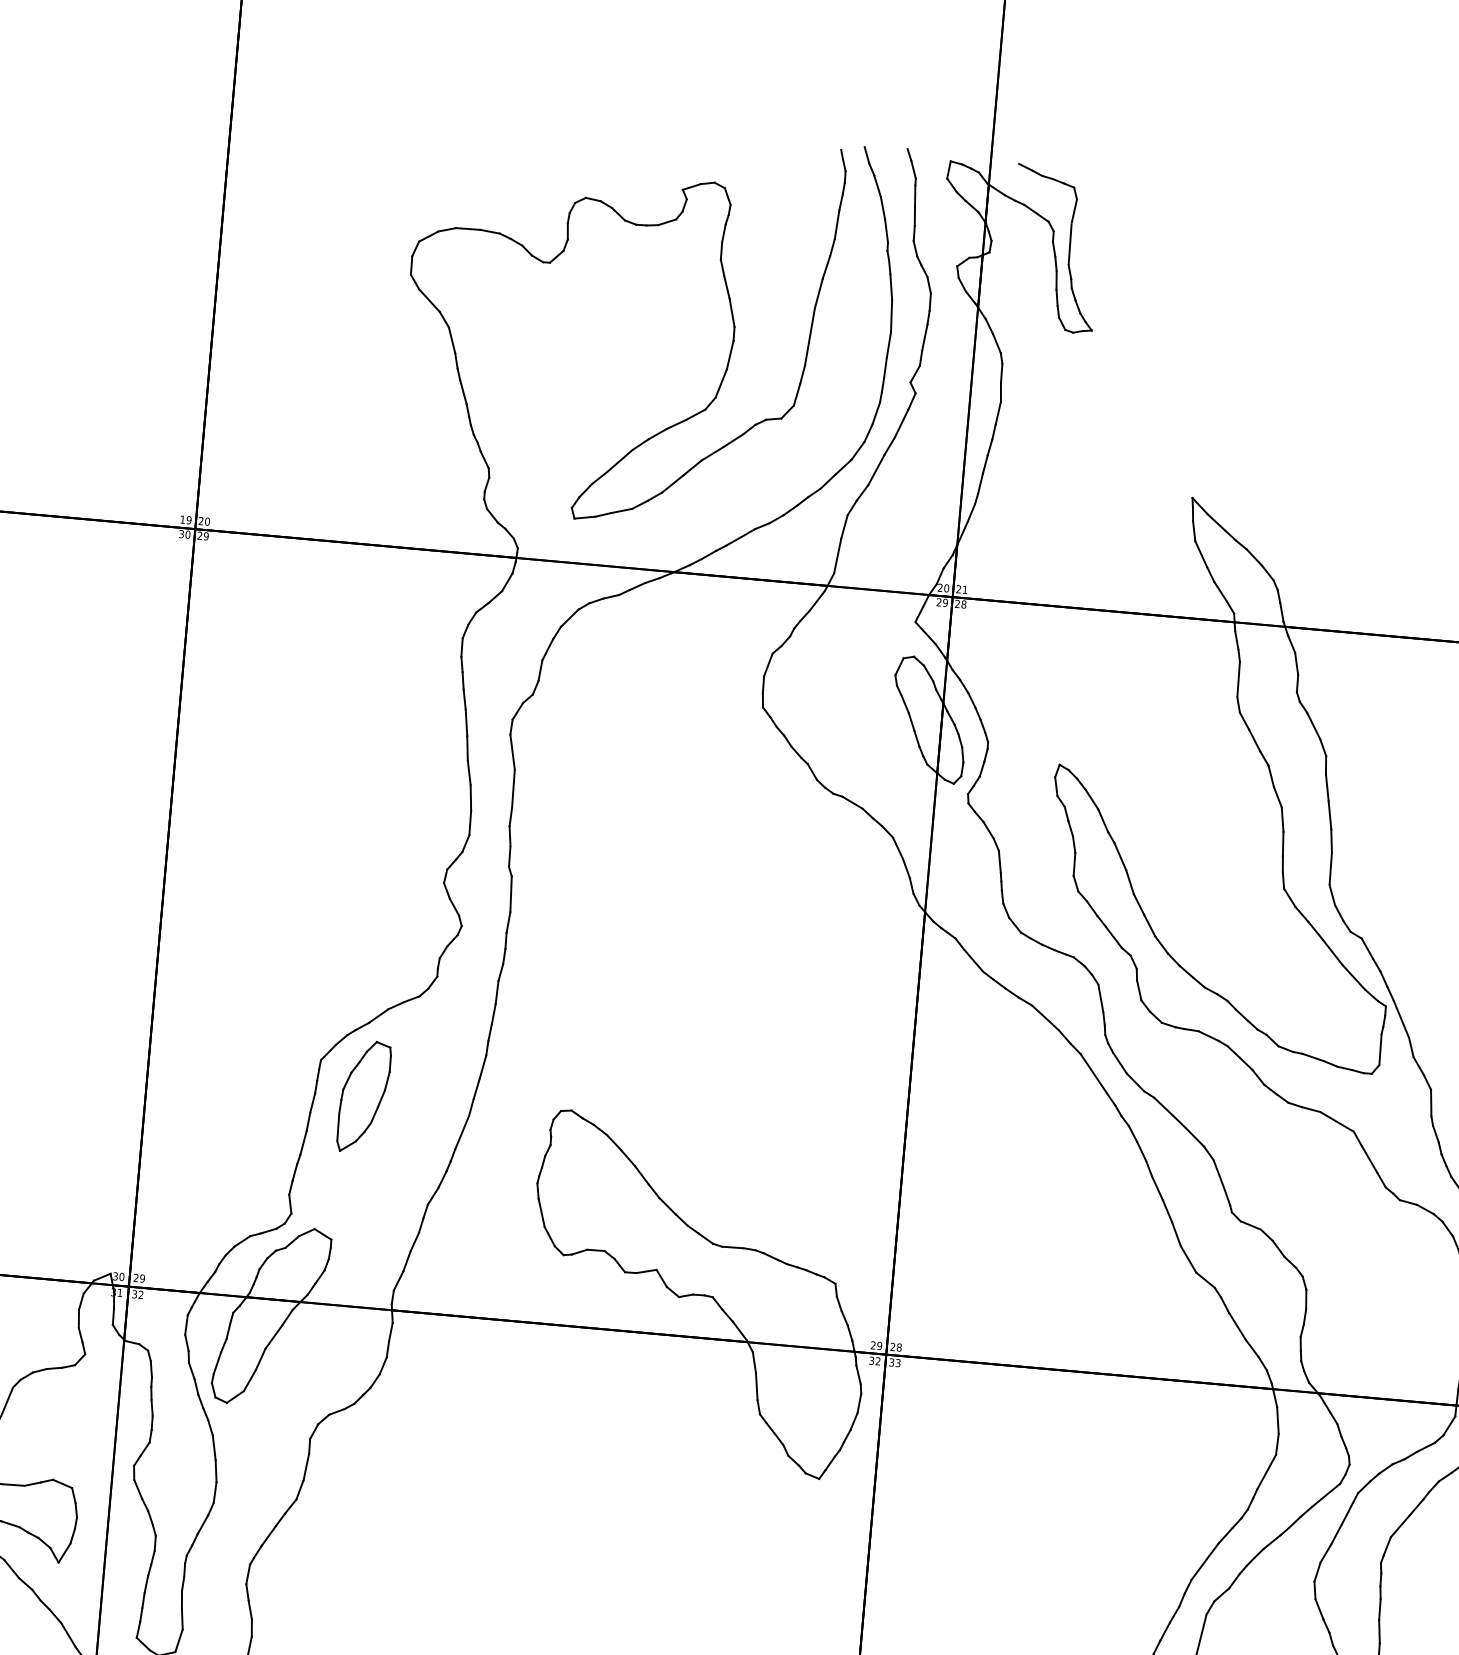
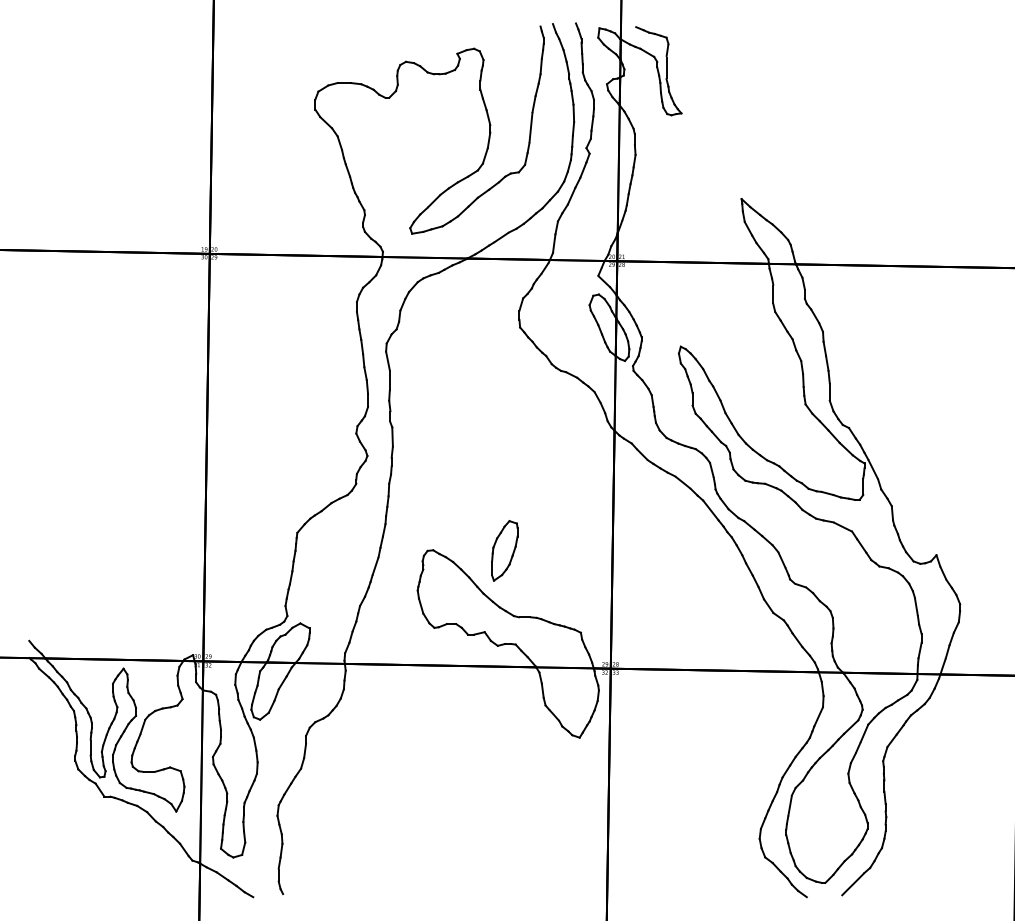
part: (363, 1096) -> (504, 550), moved

